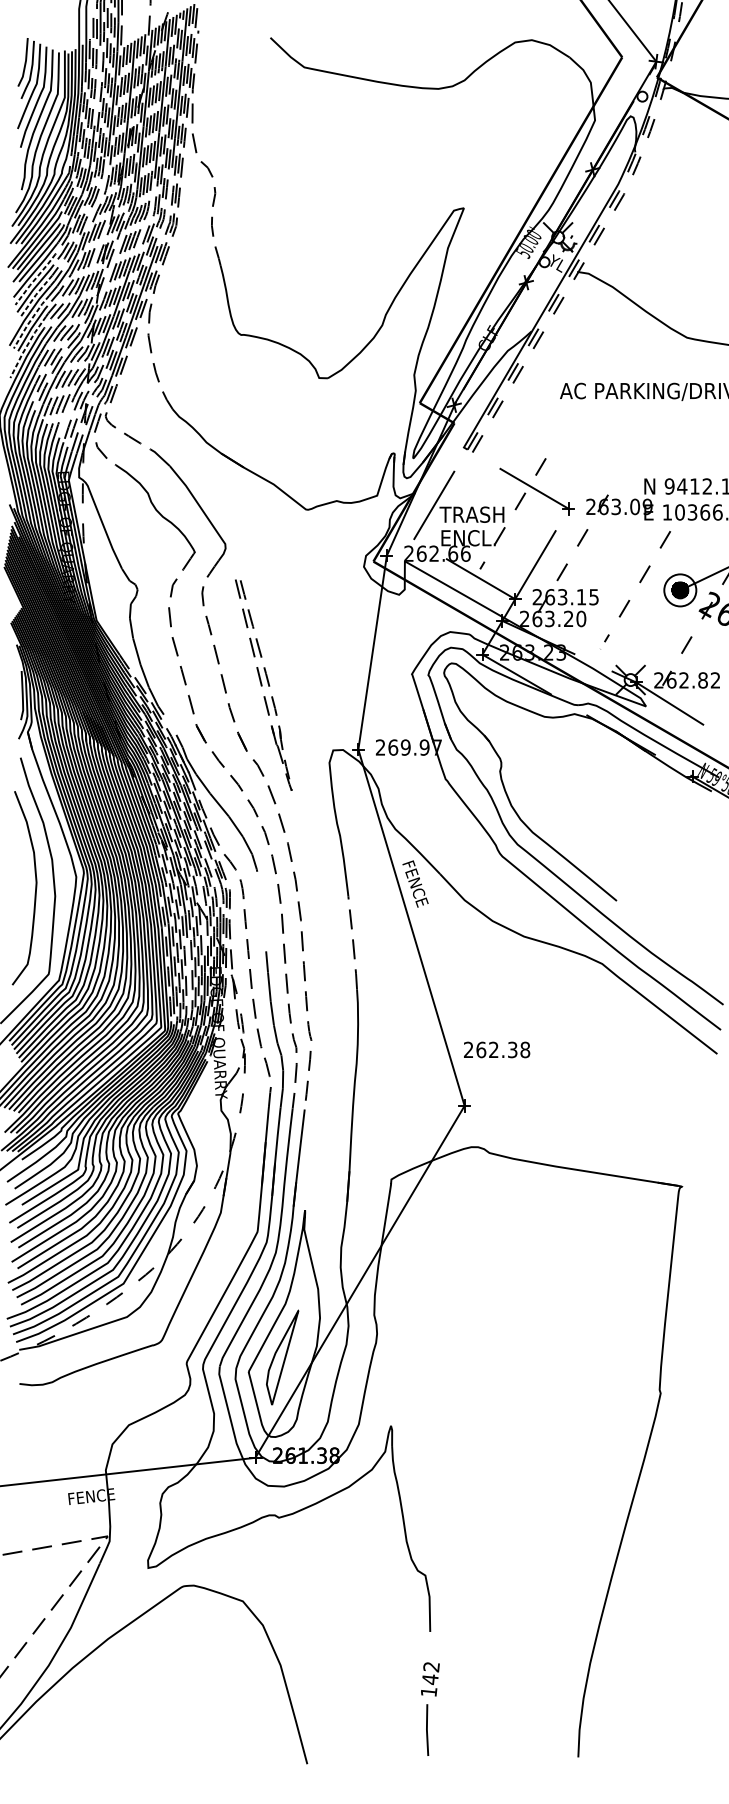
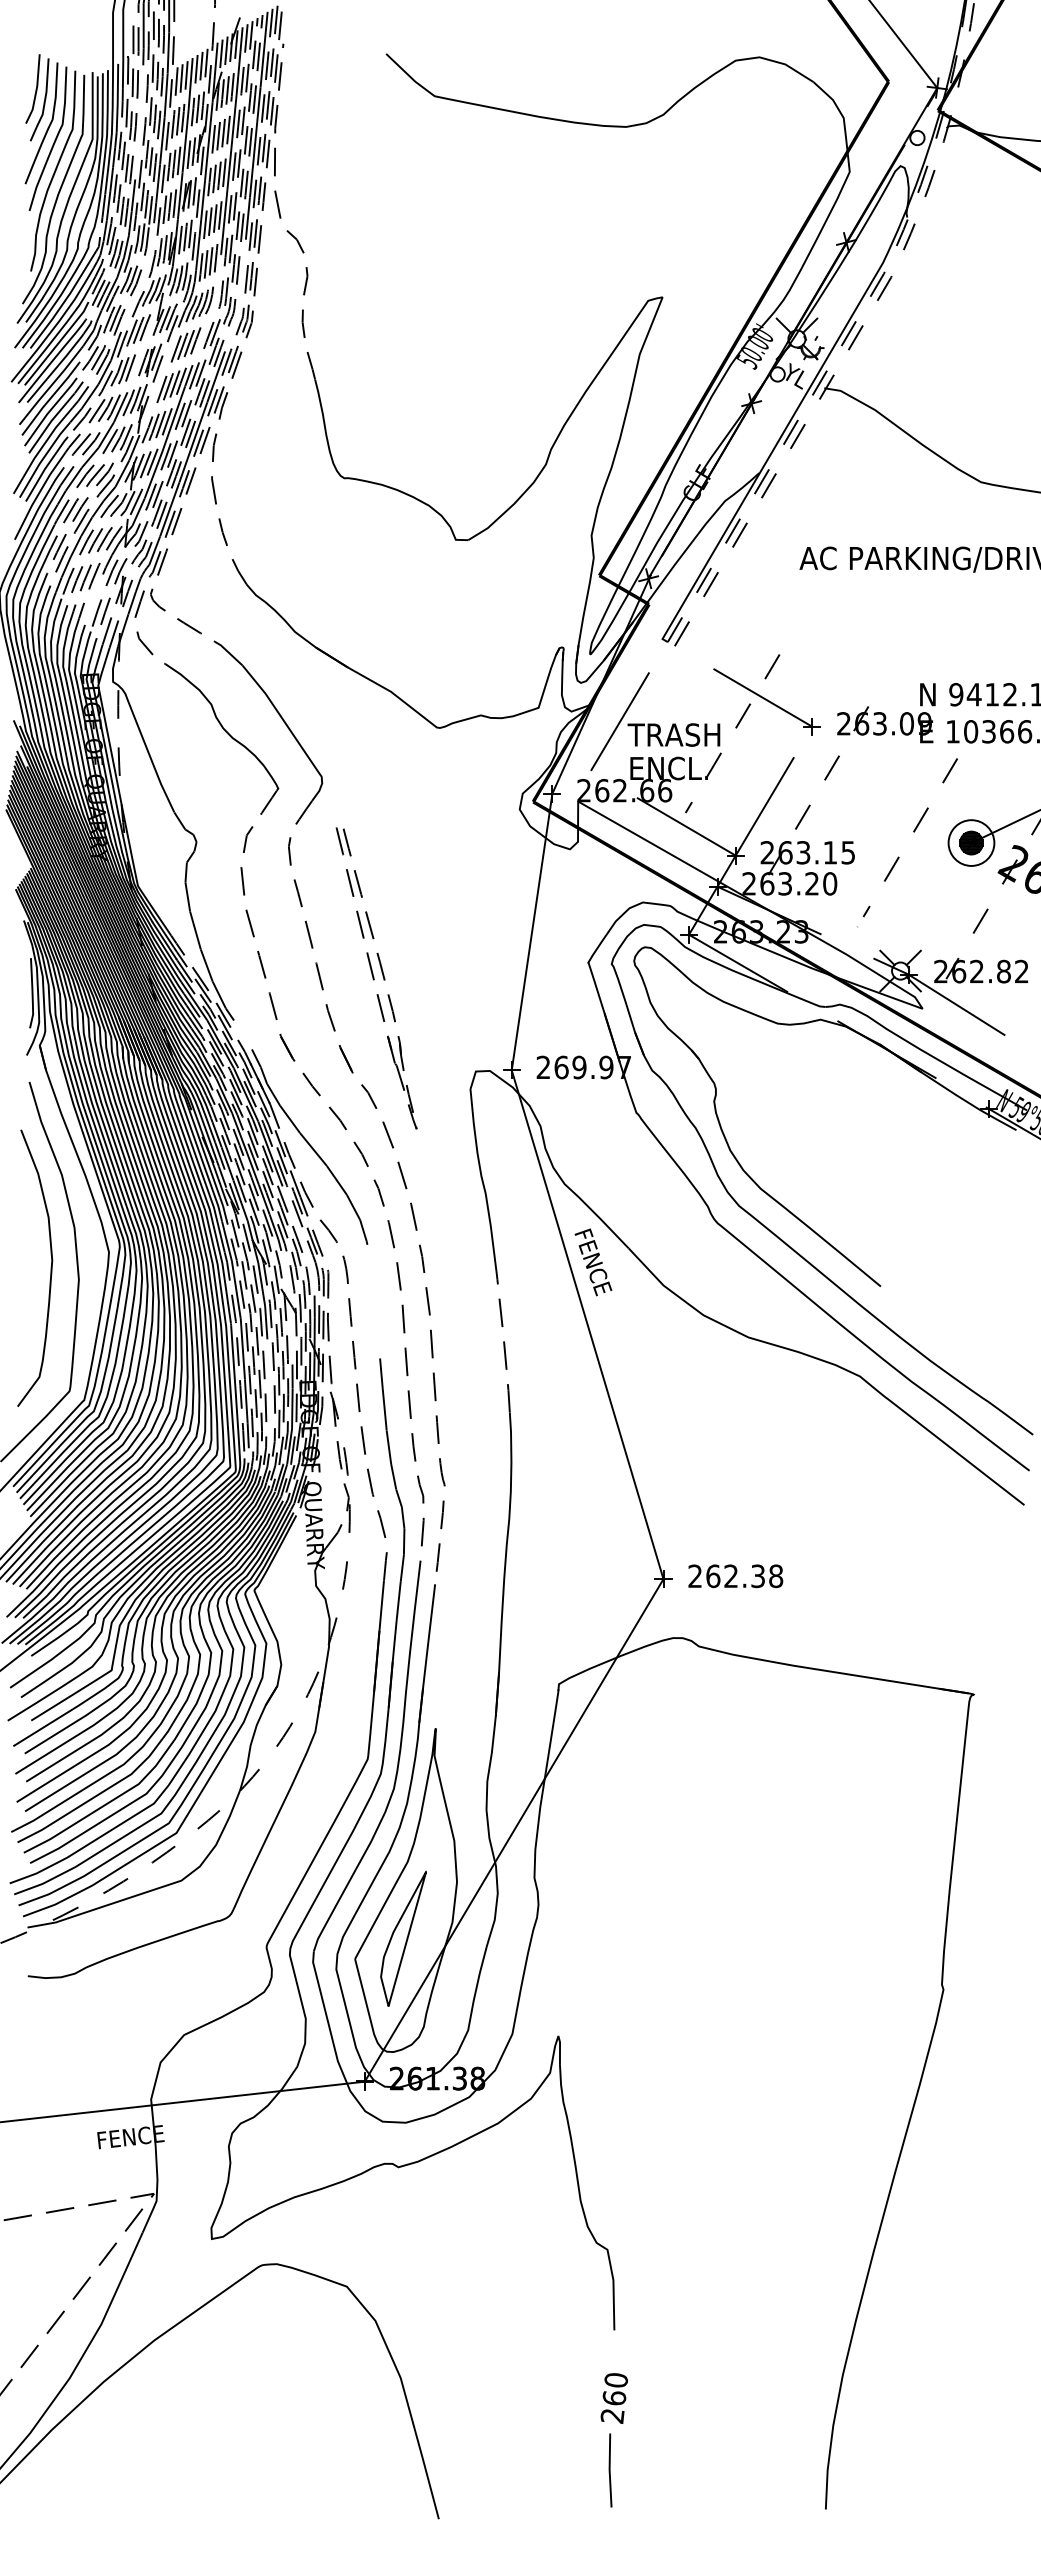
line: (35, 279) -> (50, 398), dashed -> solid
line: (35, 295) -> (50, 422), dashed -> solid
line: (29, 321) -> (42, 459), dashed -> solid
line: (26, 347) -> (38, 495), dashed -> solid
text: (496, 1050) -> (735, 1576), moved
text: (430, 1679) -> (614, 2398), 142 -> 260

